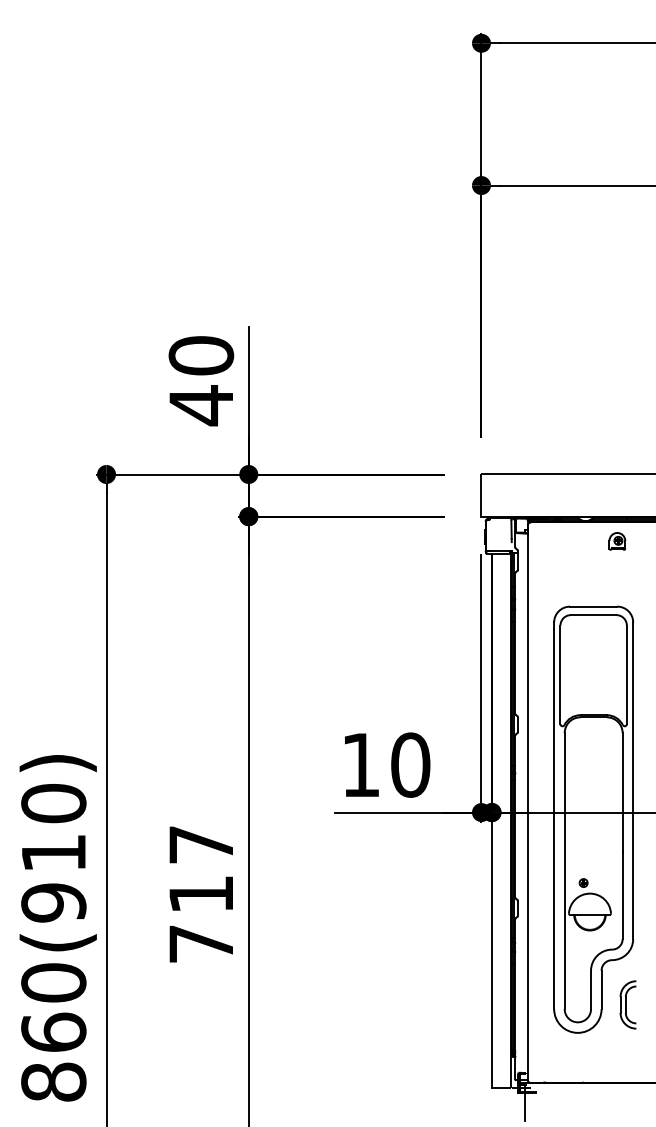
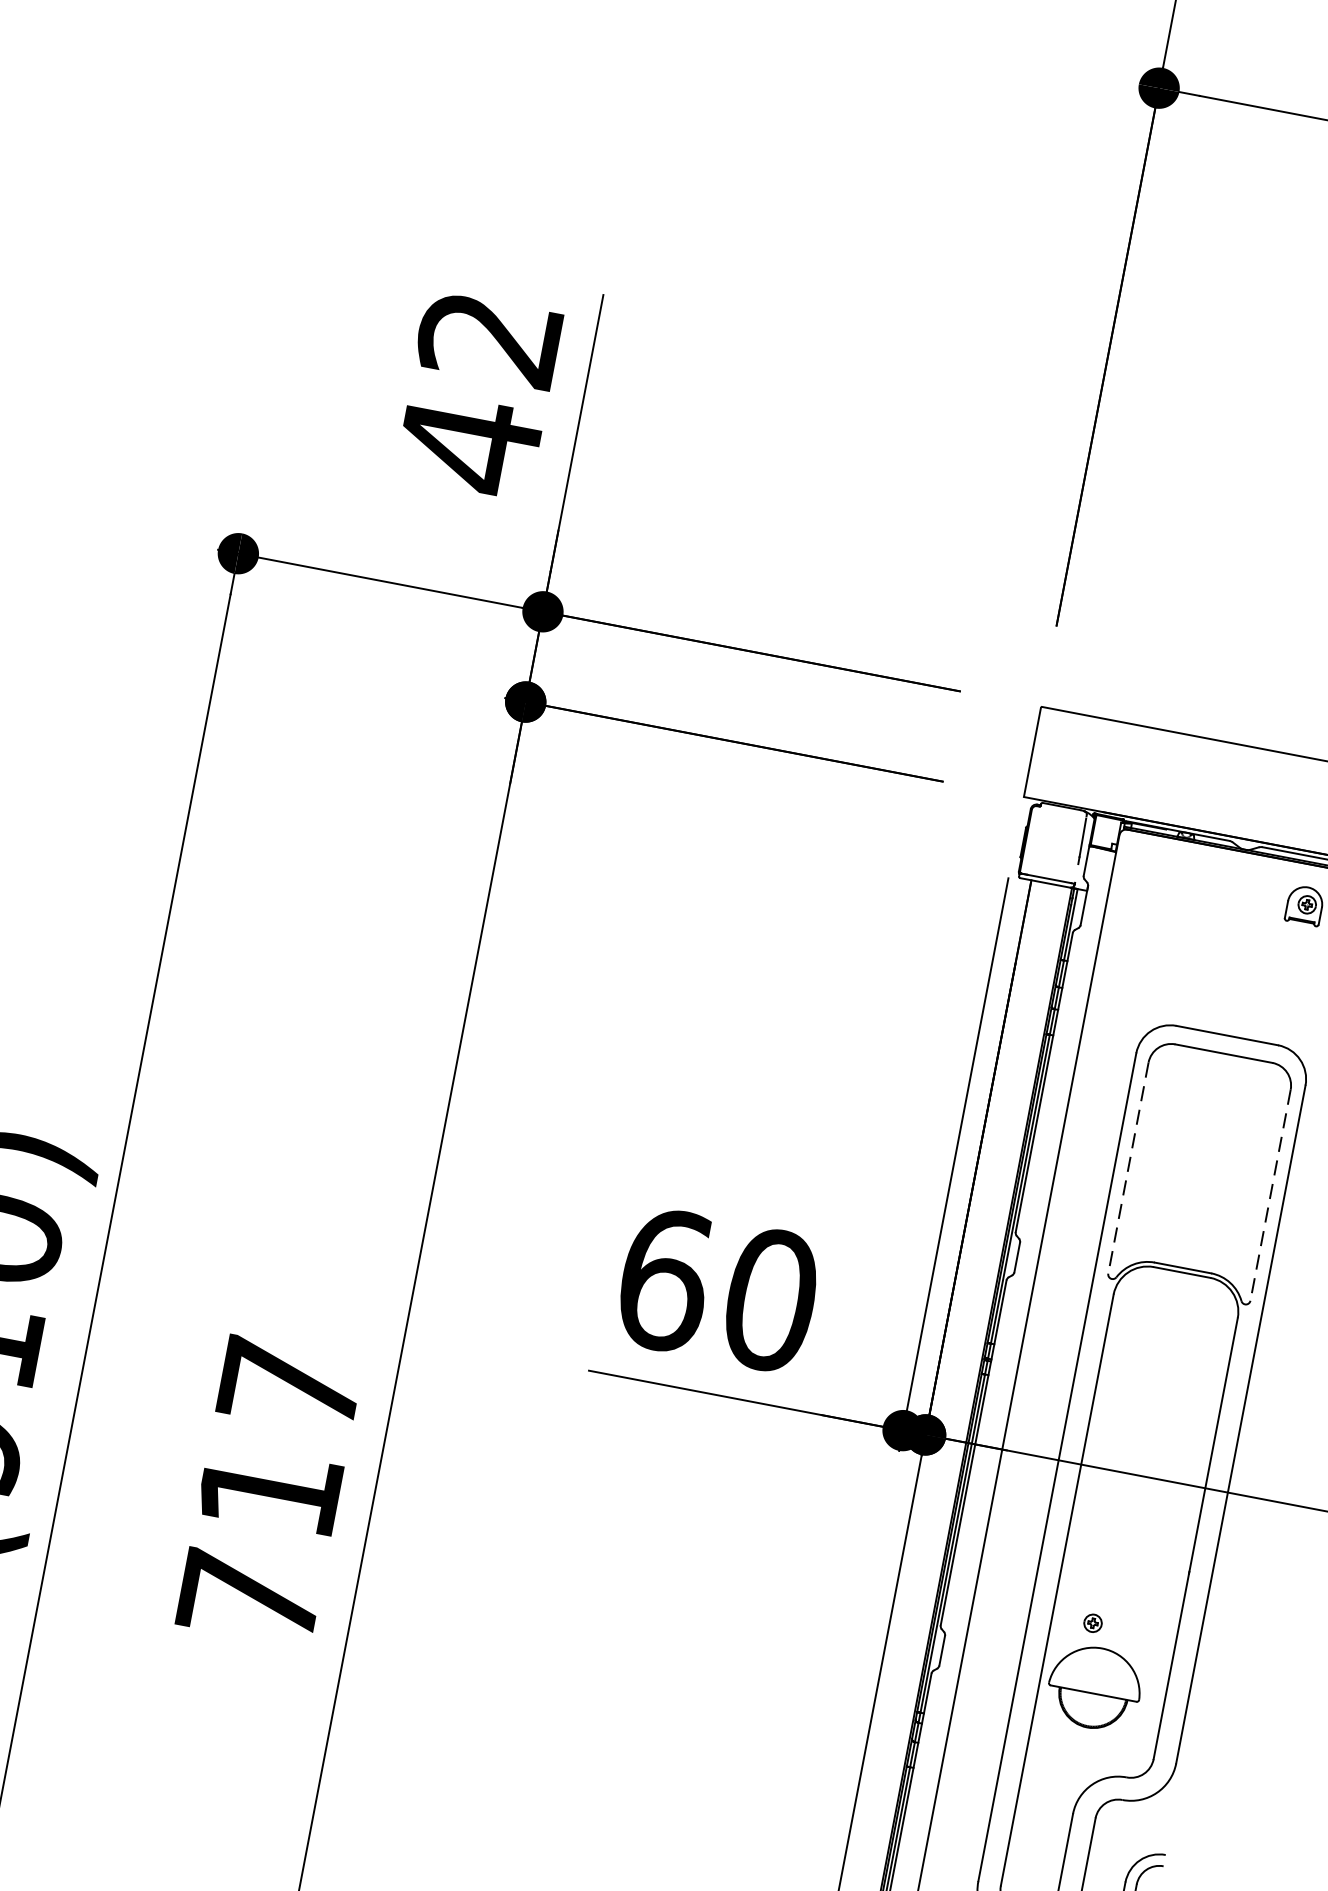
text: (201, 355) -> (490, 337), 40 -> 42
line: (560, 675) -> (1128, 1169), solid -> dashed
line: (626, 675) -> (1269, 1196), solid -> dashed
text: (361, 764) -> (665, 1278), 10 -> 60

